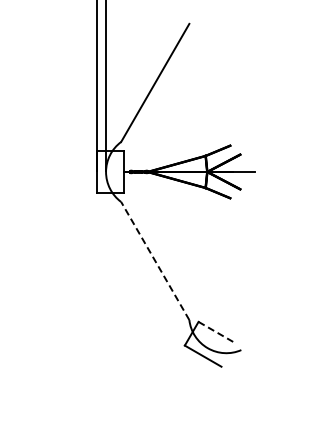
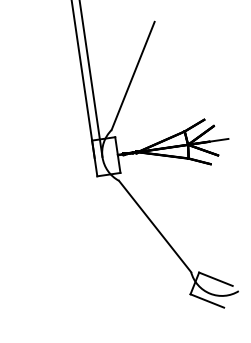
line: (155, 260) -> (155, 226), dashed -> solid
line: (217, 332) -> (216, 279), dashed -> solid

